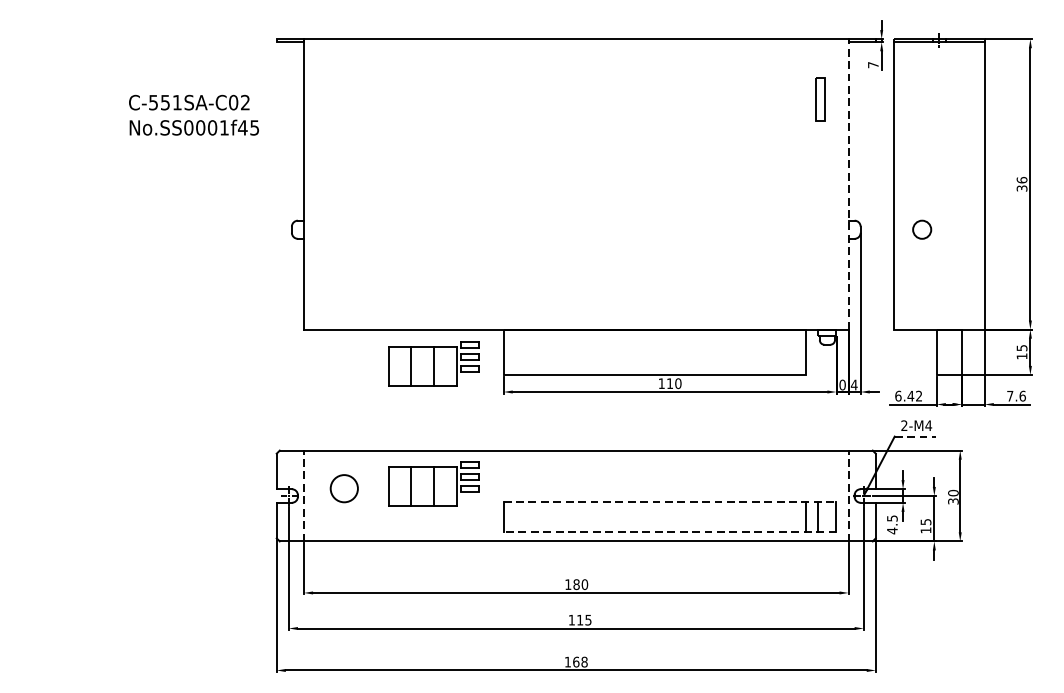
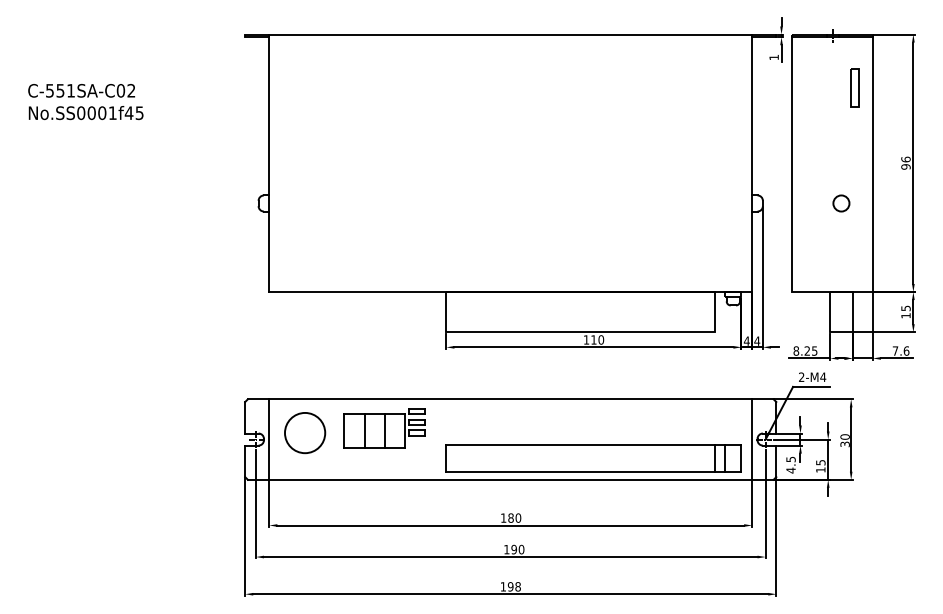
text: (872, 65) -> (773, 57), 7 -> 1
part: (819, 98) -> (854, 87), moved
text: (193, 115) -> (85, 102), moved
line: (848, 184) -> (752, 163), dashed -> solid
text: (1021, 188) -> (905, 166), 36 -> 96
circle: (922, 229) -> (841, 203), moved
part: (433, 363) -> (384, 322), removed
text: (842, 384) -> (746, 340), 0 -> 4
text: (908, 395) -> (805, 350), 6.42 -> 8.25
line: (916, 436) -> (812, 386), dashed -> solid
circle: (343, 488) -> (304, 432), size x1.67
line: (304, 495) -> (269, 439), dashed -> solid
line: (848, 495) -> (752, 439), dashed -> solid
line: (669, 501) -> (593, 444), dashed -> solid
line: (669, 532) -> (593, 471), dashed -> solid
text: (583, 620) -> (517, 549), 115 -> 190
text: (575, 661) -> (510, 586), 168 -> 198

